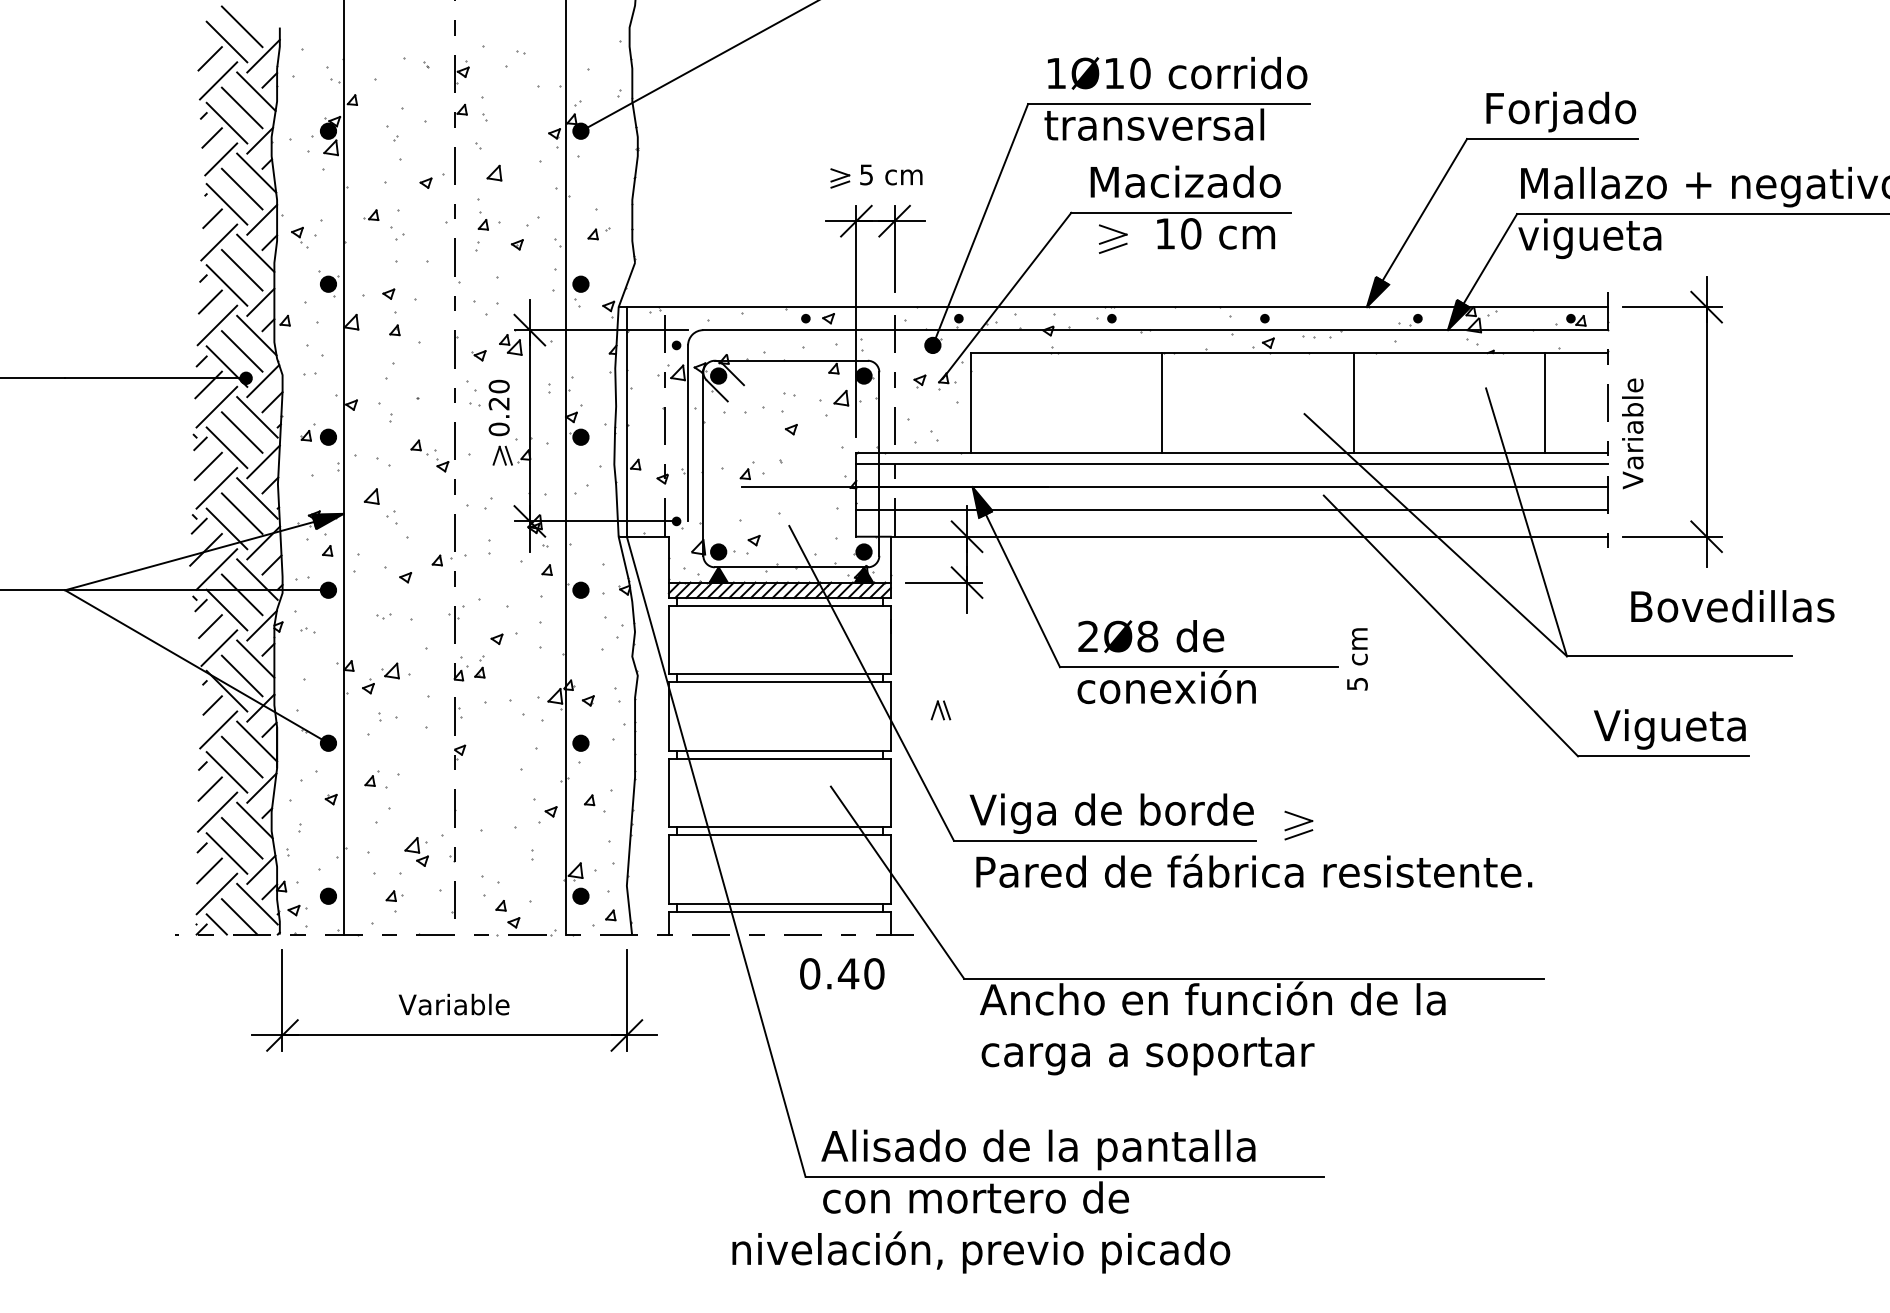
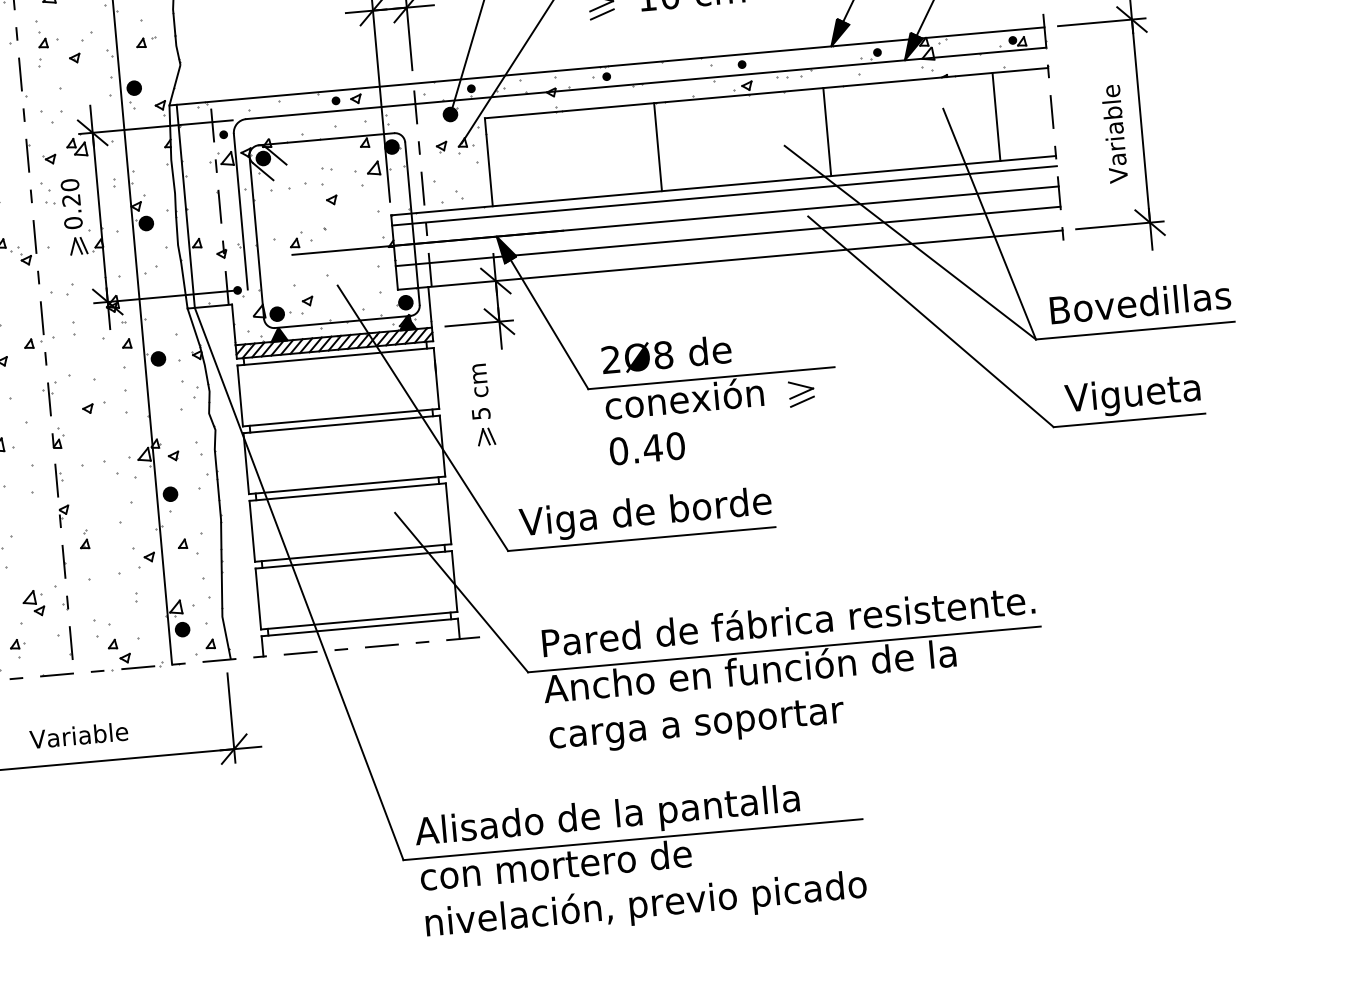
text: (1632, 433) -> (1114, 133), moved
text: (1732, 606) -> (1140, 302), moved
text: (1357, 659) -> (479, 392), moved
part: (479, 666) -> (84, 538), moved
part: (1298, 825) -> (801, 393), moved
text: (1254, 870) -> (788, 620), moved
text: (842, 973) -> (647, 448), moved
text: (981, 1252) -> (646, 905), moved

